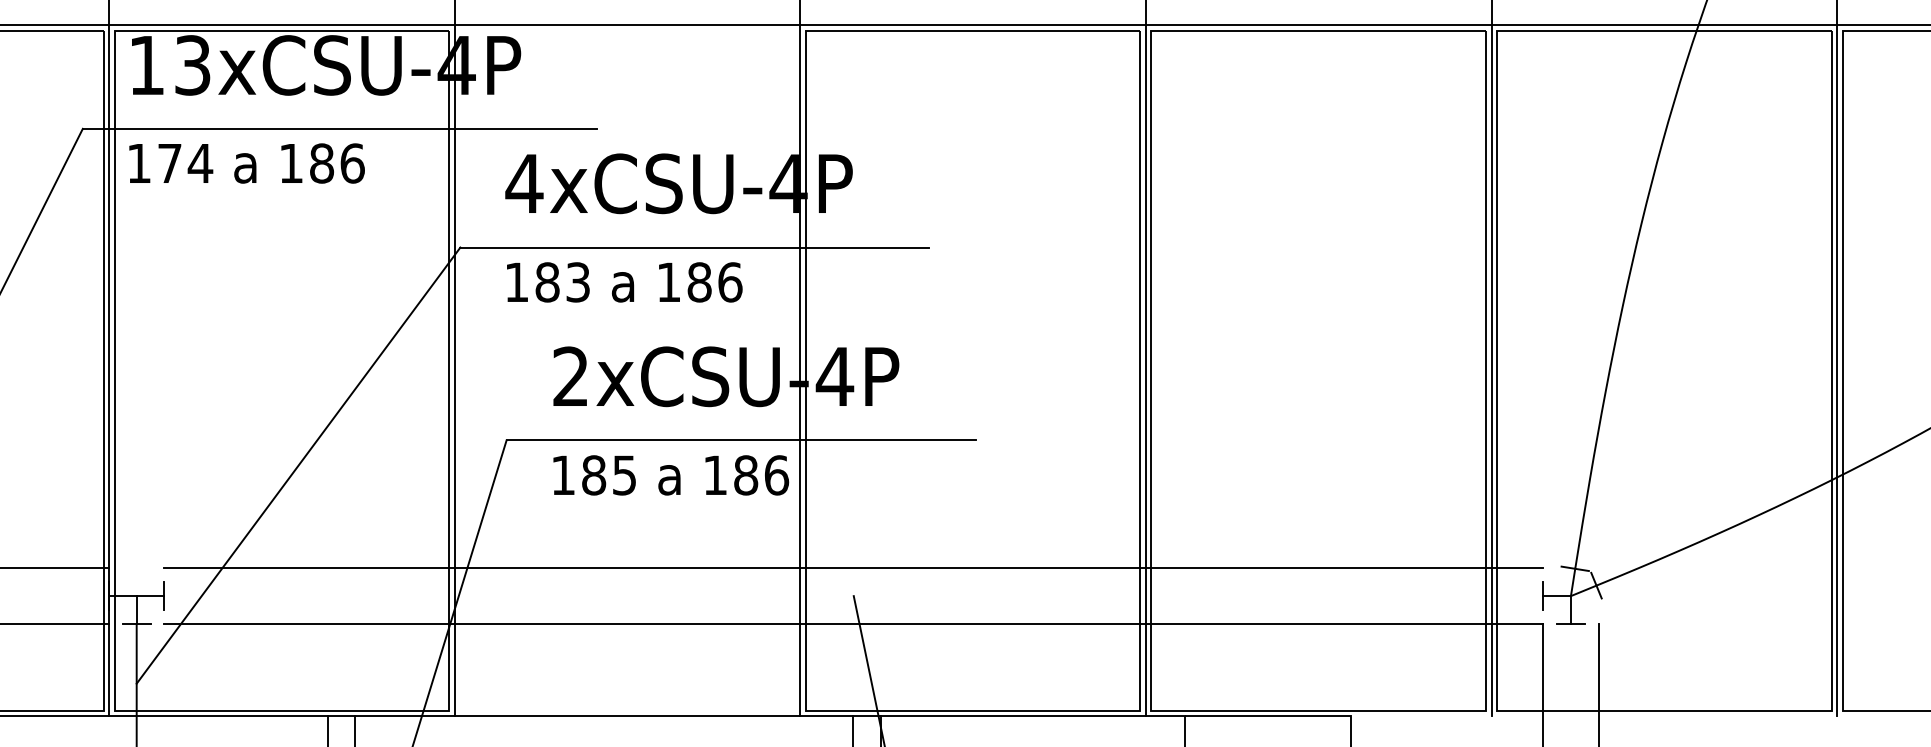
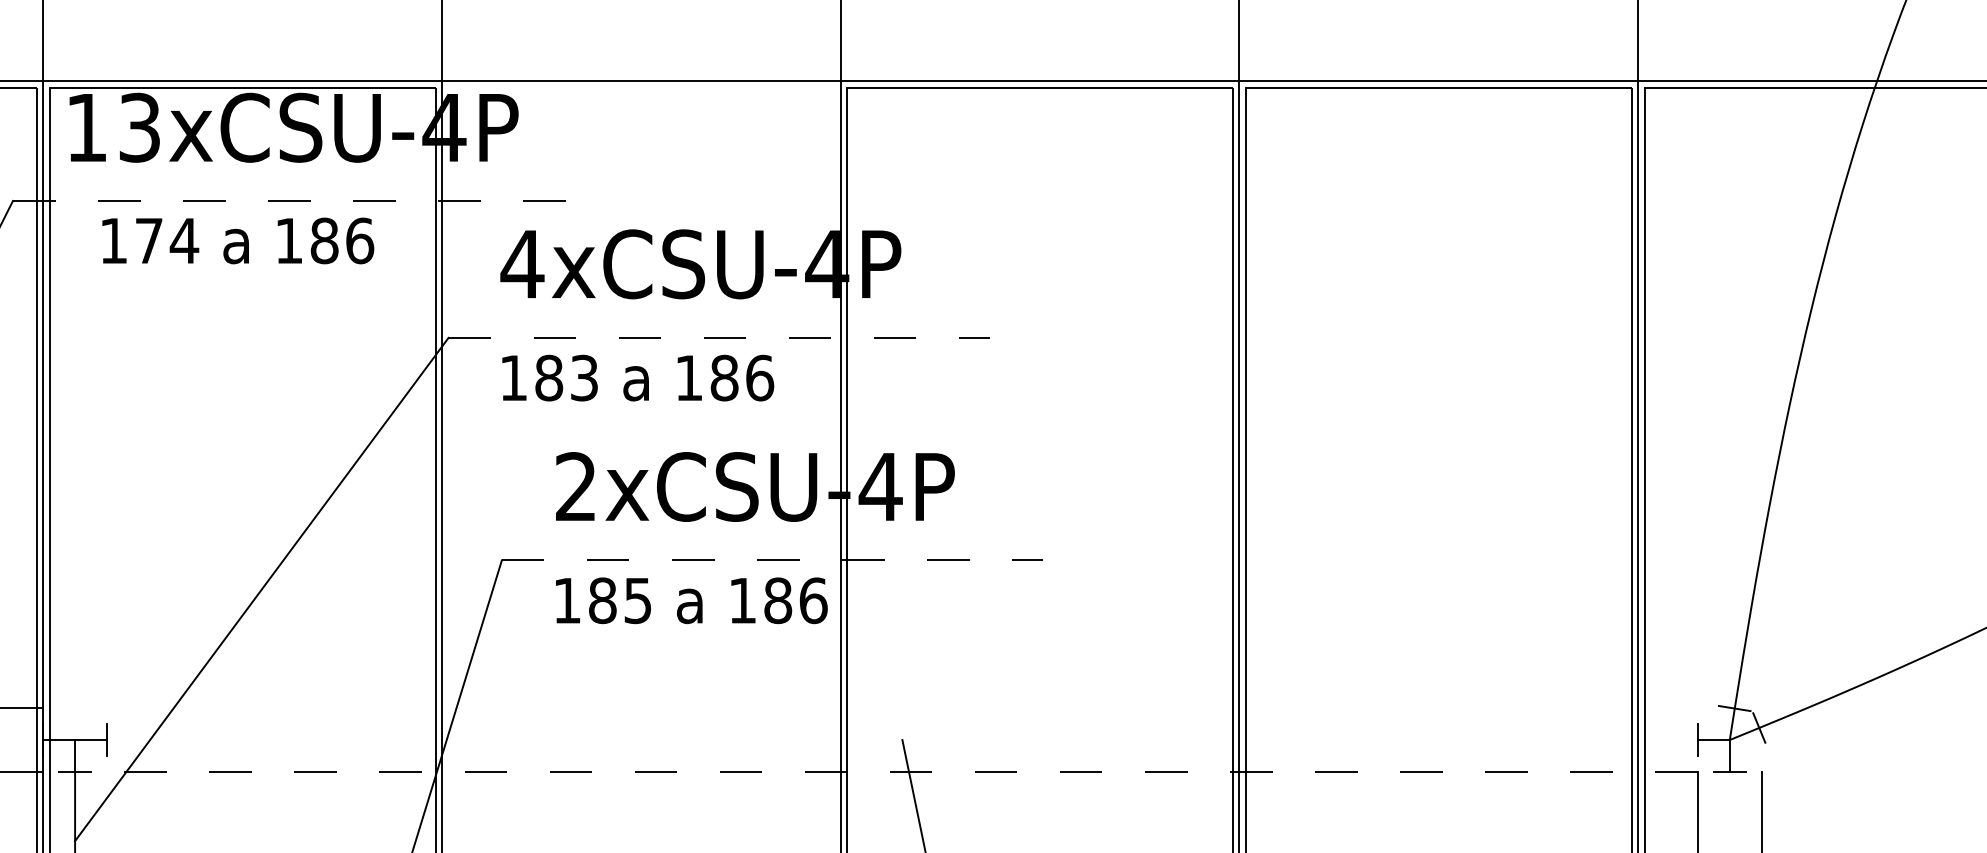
line: (340, 128) -> (310, 200), solid -> dashed
text: (246, 163) -> (237, 240), moved
line: (695, 247) -> (719, 337), solid -> dashed
line: (741, 440) -> (772, 560), solid -> dashed
line: (853, 568) -> (902, 708), removed
line: (853, 623) -> (902, 771), solid -> dashed

